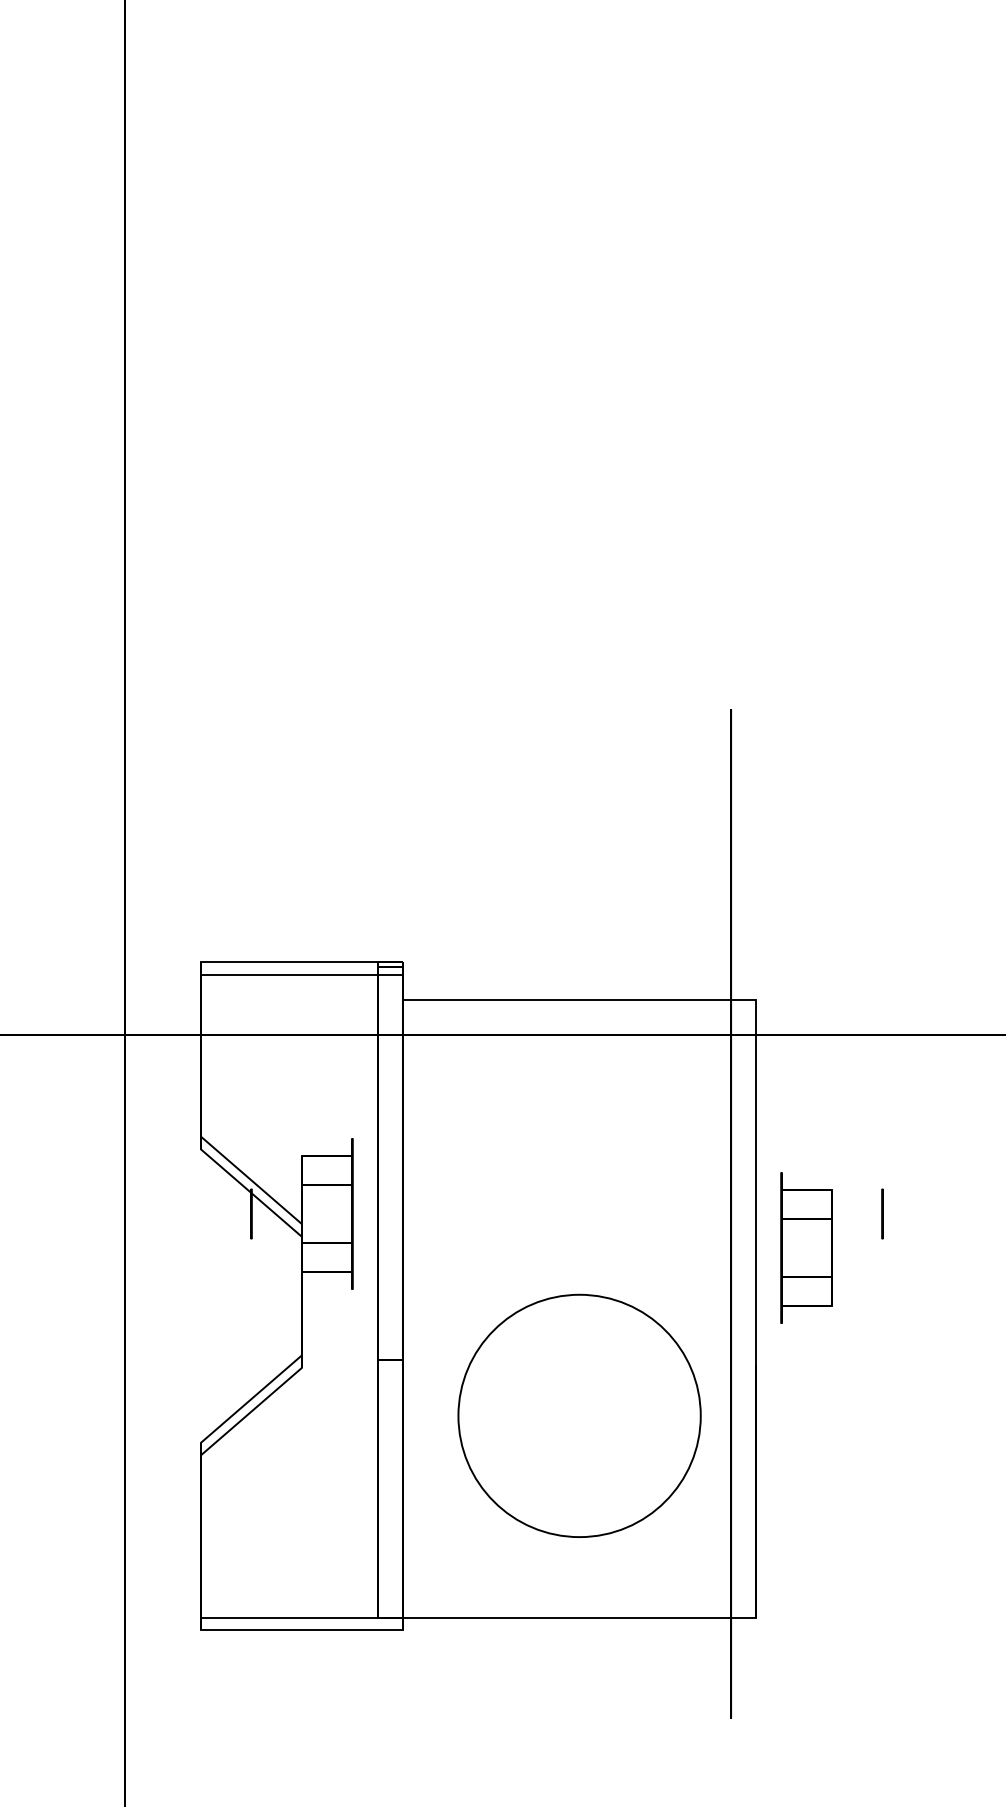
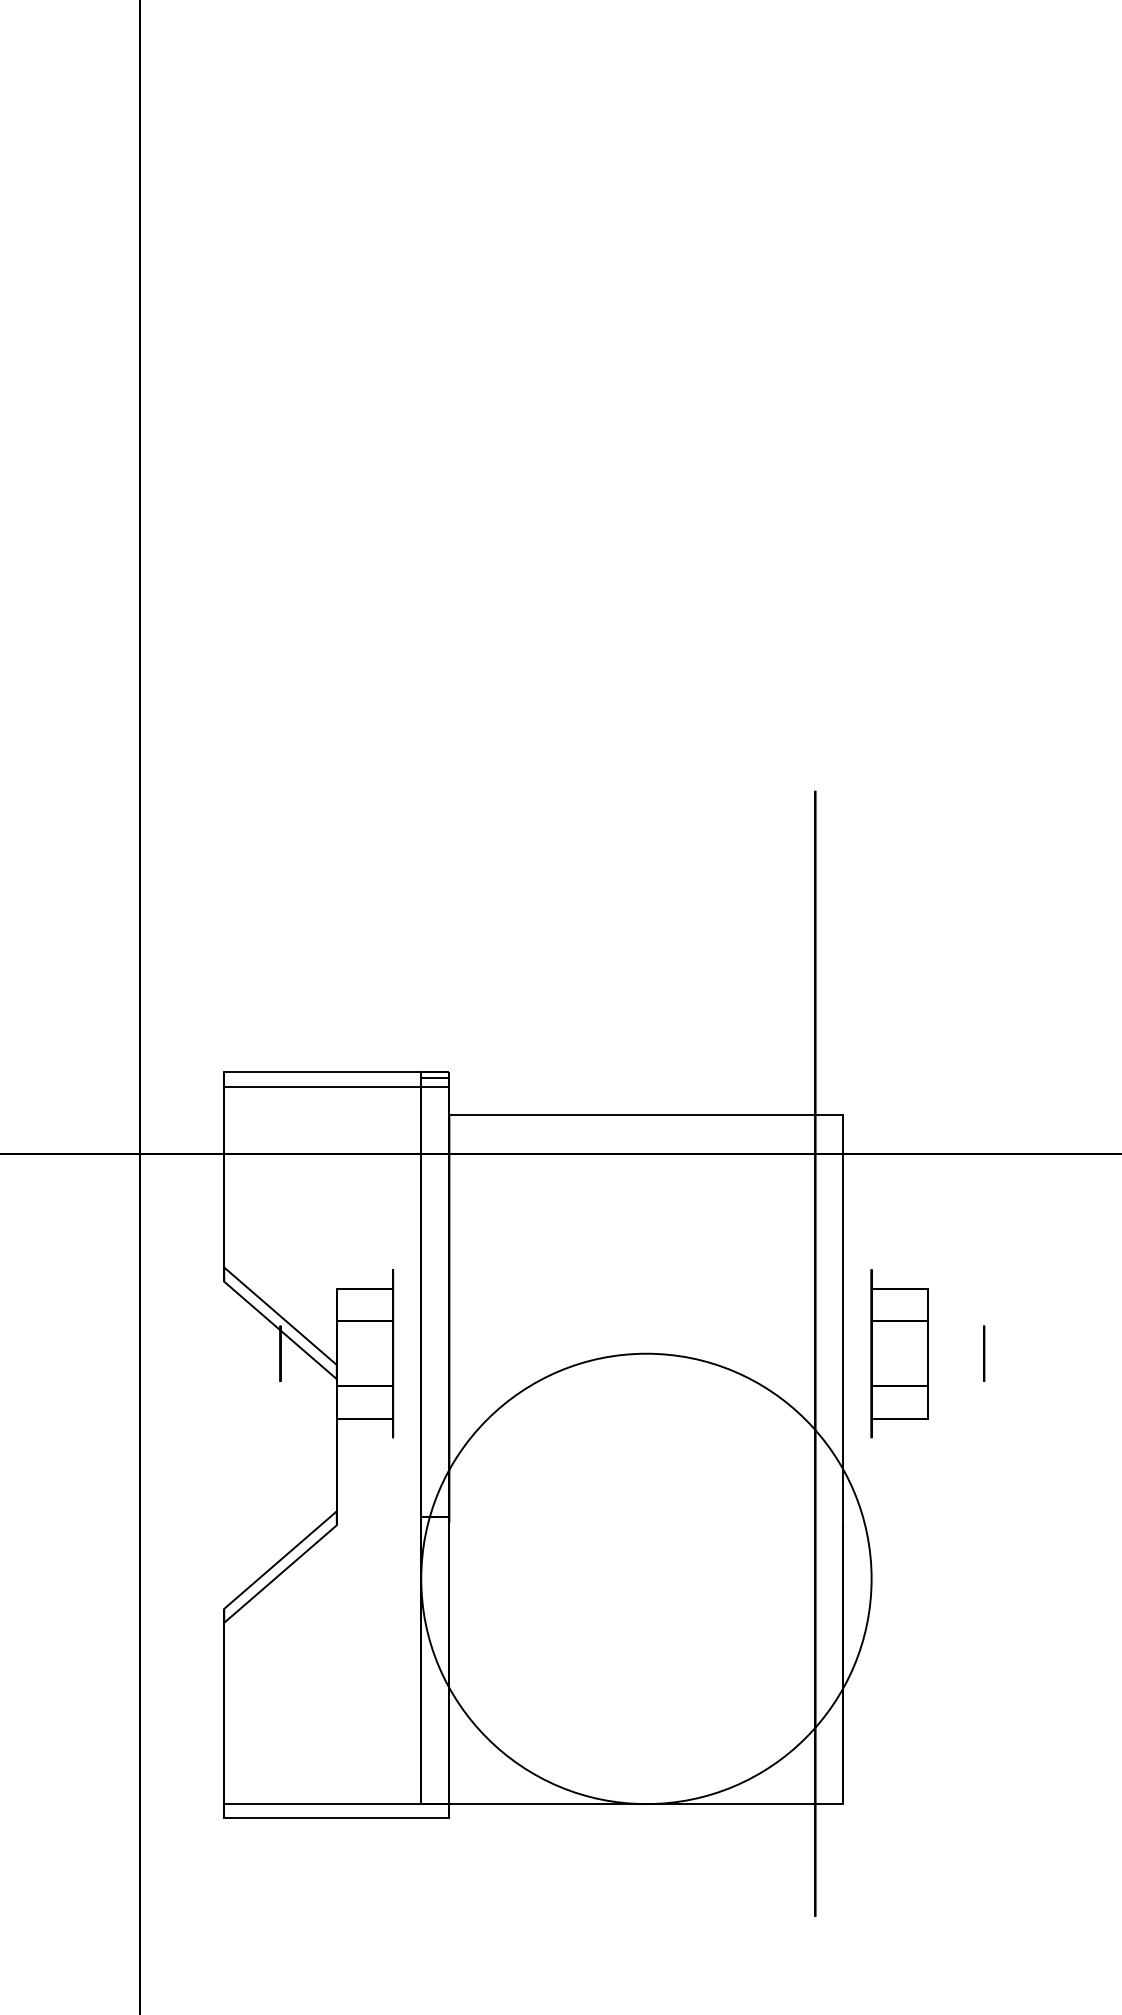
part: (806, 1247) -> (899, 1353), moved
circle: (579, 1415) -> (646, 1578), size x1.67

